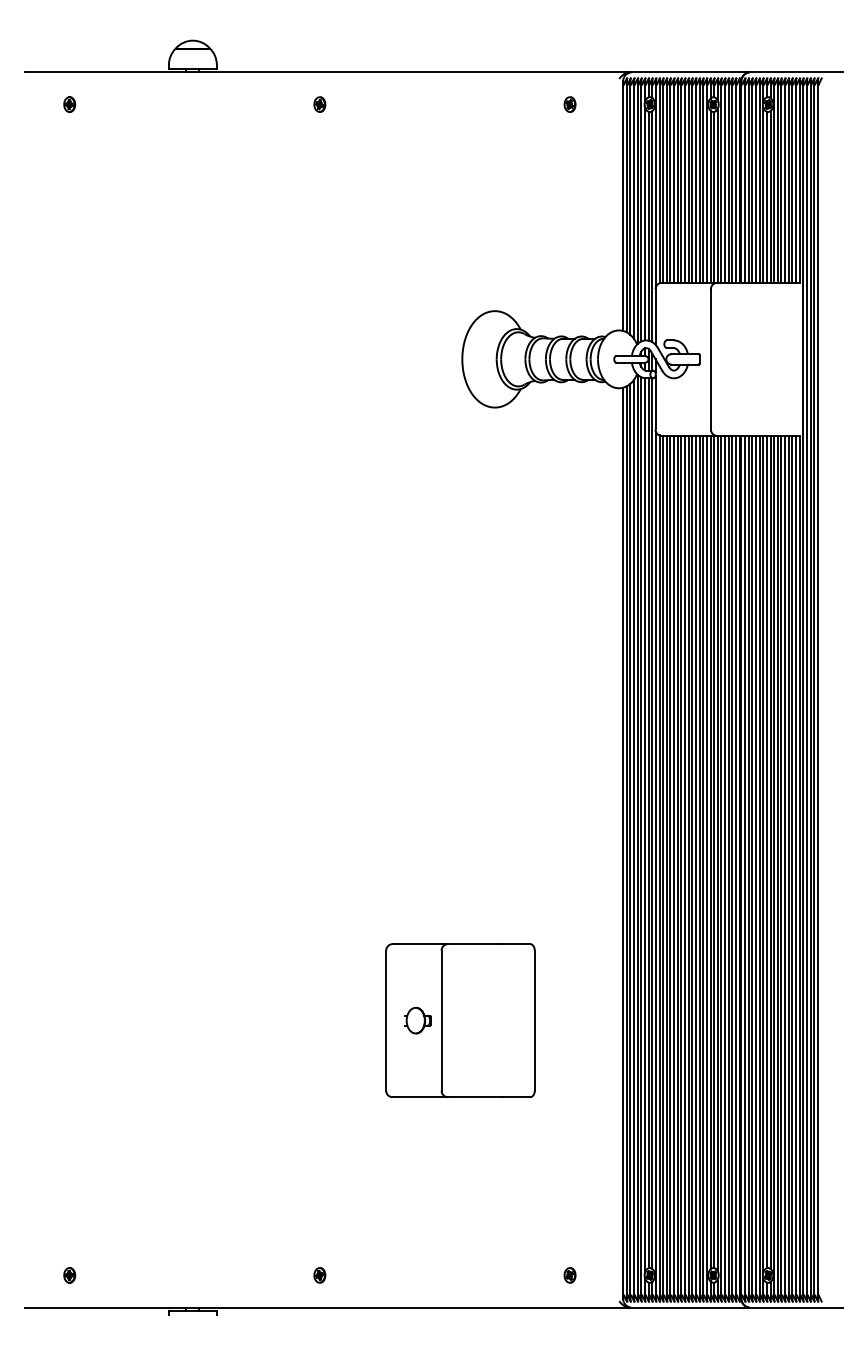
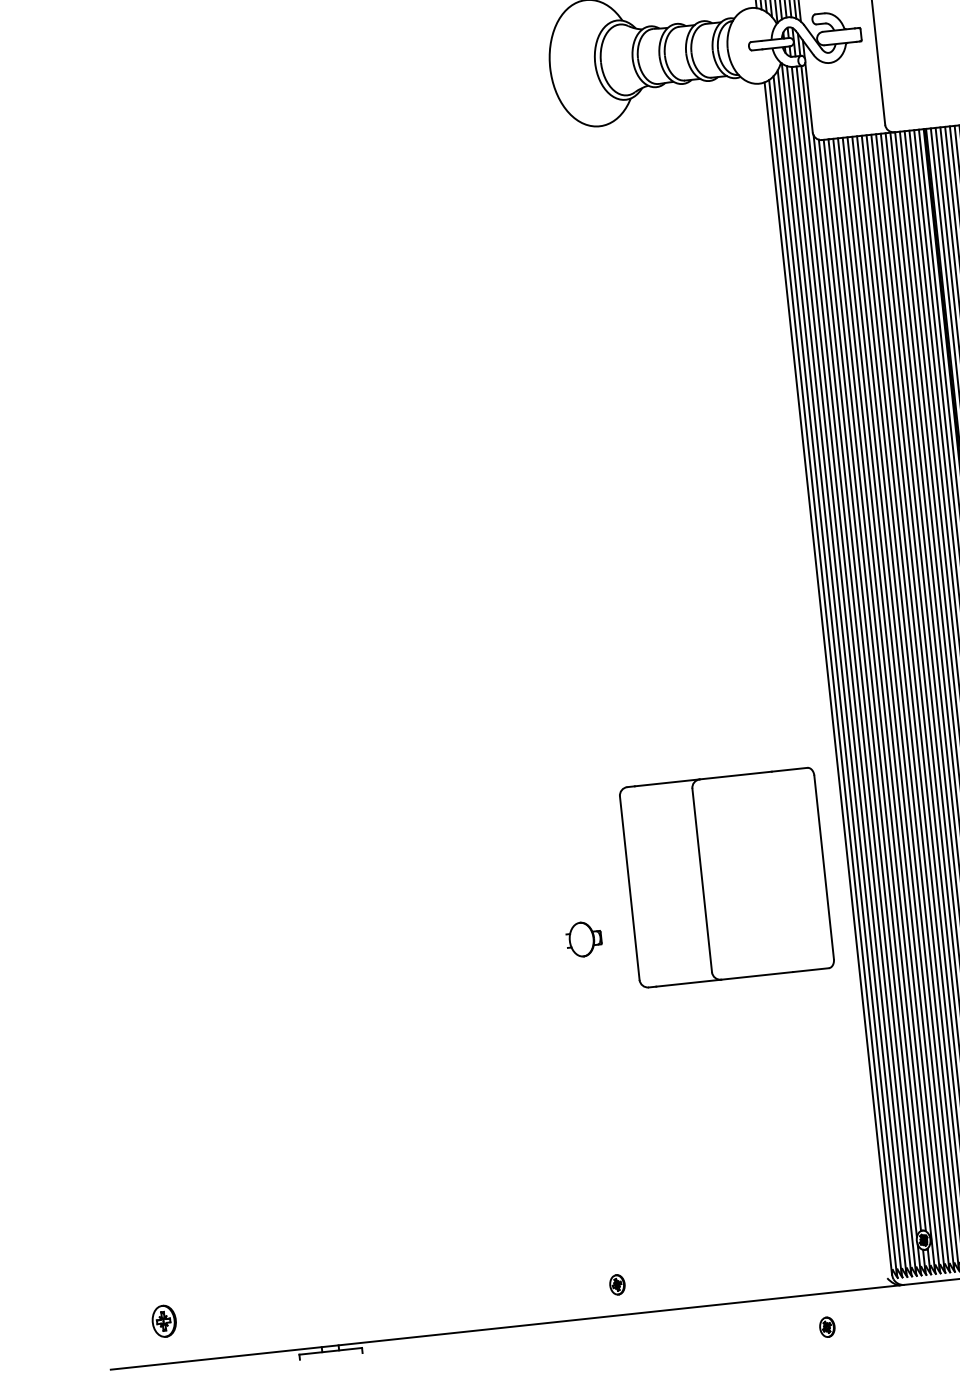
part: (460, 1020) -> (726, 877), moved
part: (69, 1275) -> (164, 1321), size x1.6
part: (319, 1275) -> (616, 1285), moved
part: (569, 1275) -> (826, 1327), moved

